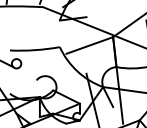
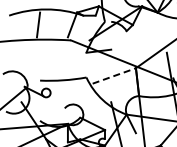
line: (90, 44) -> (114, 75), solid -> dashed

